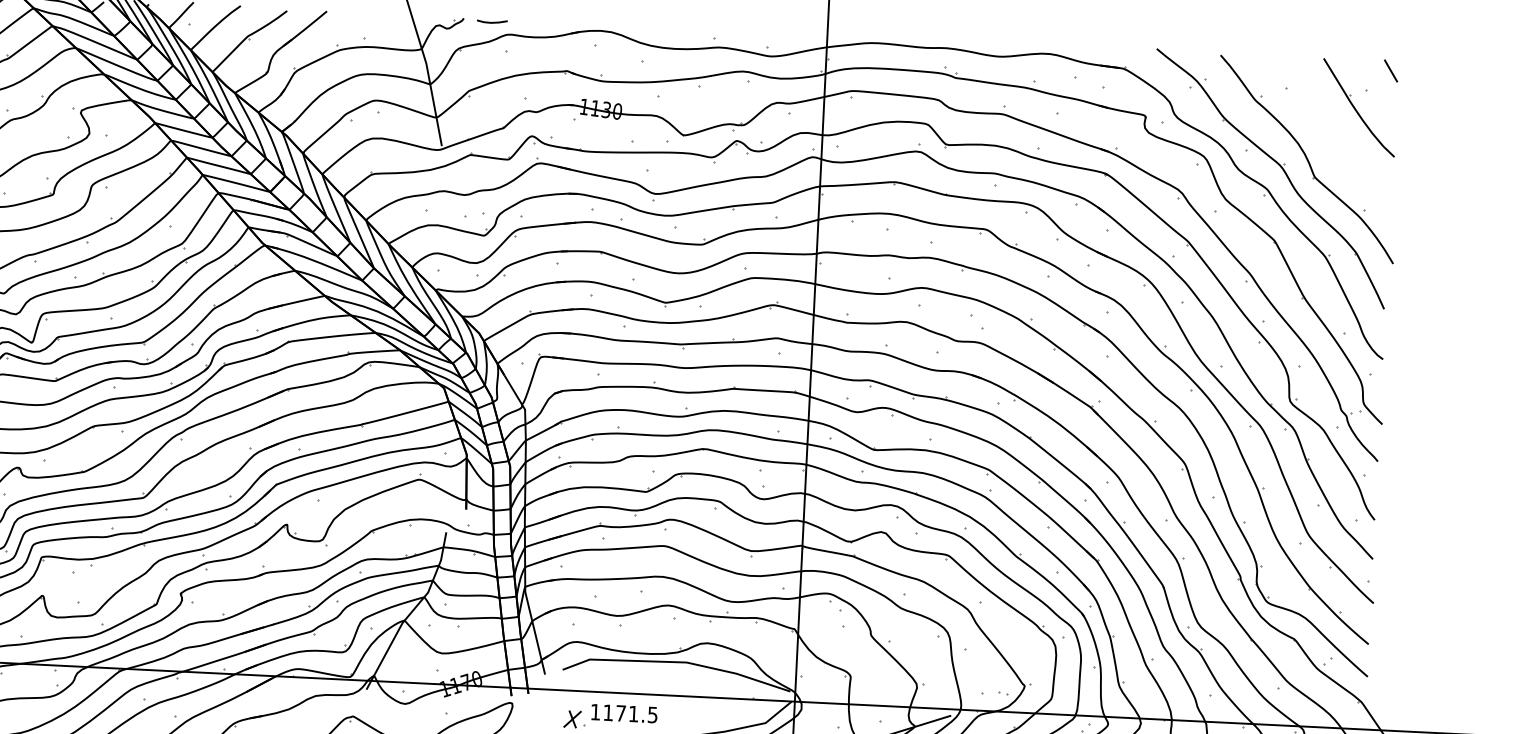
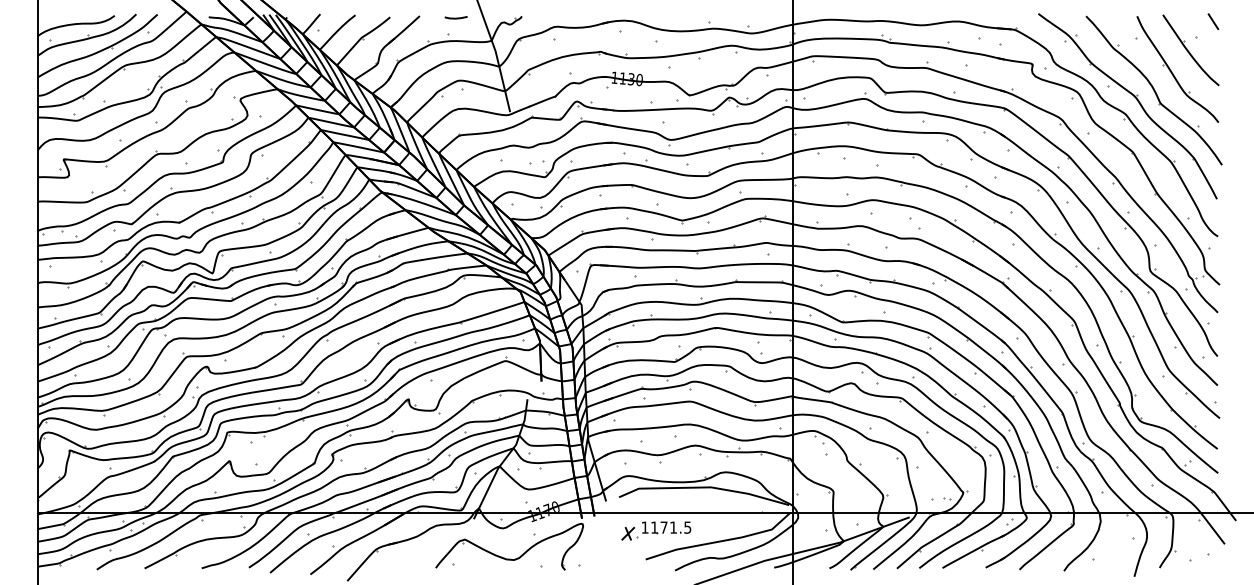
line: (491, 21) -> (455, 17), moved
part: (1339, 132) -> (1177, 69), added

